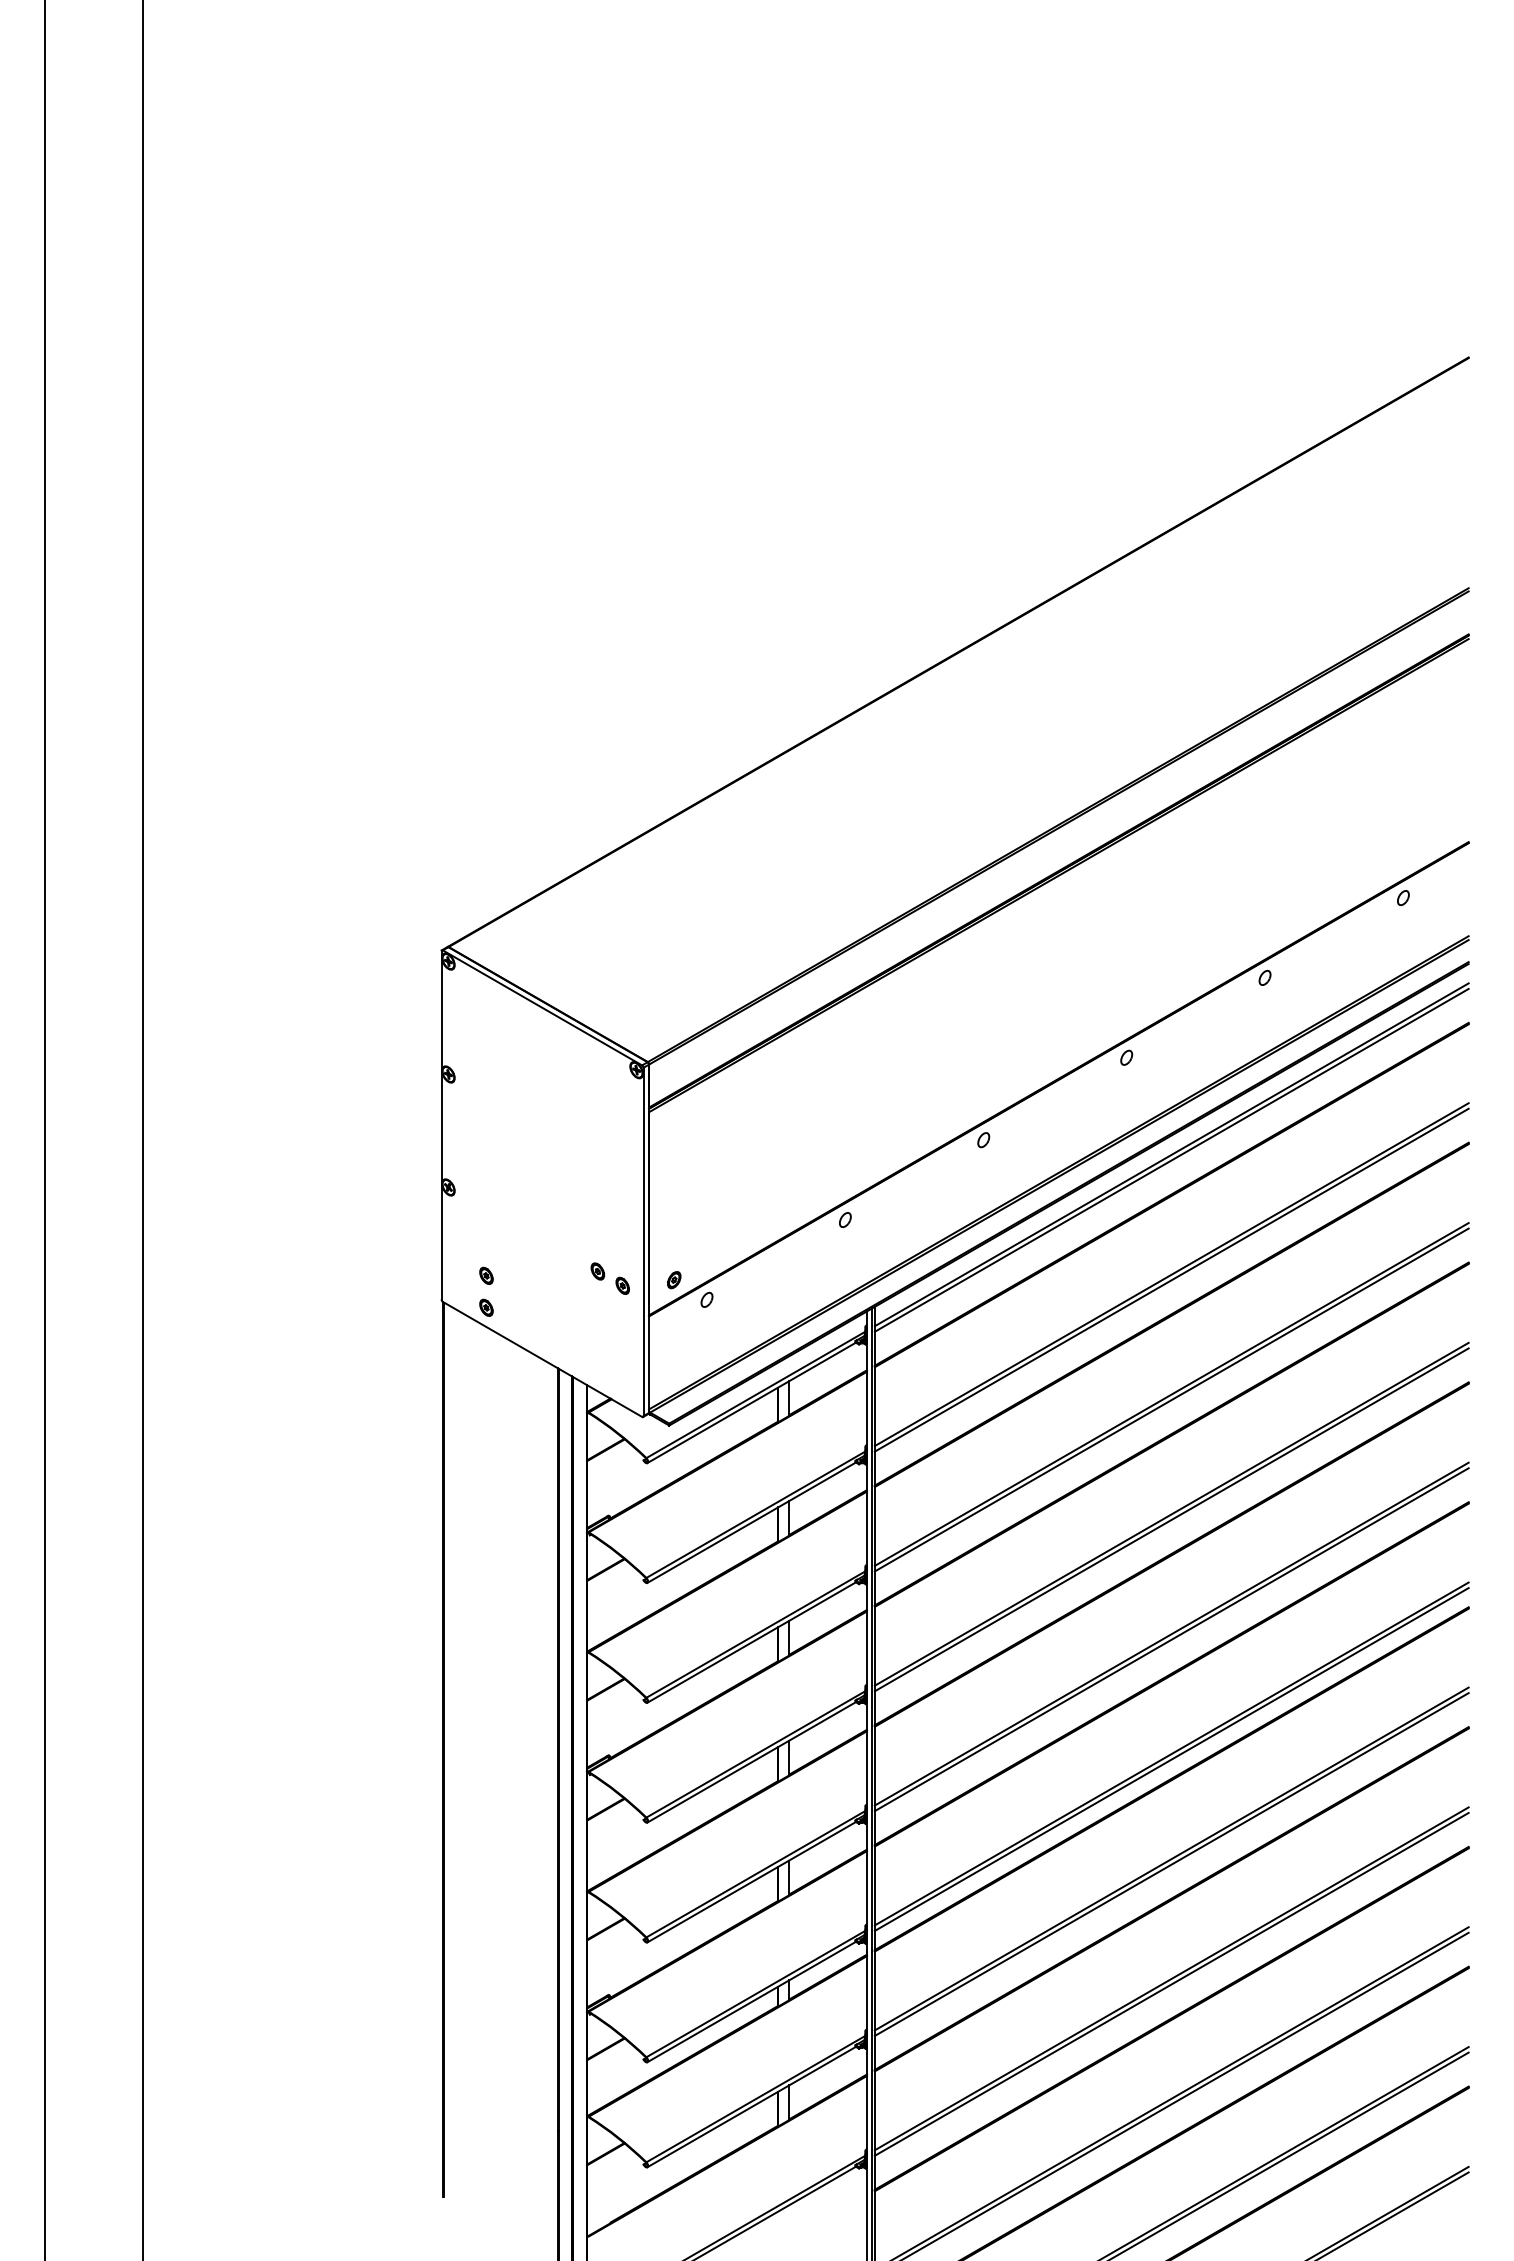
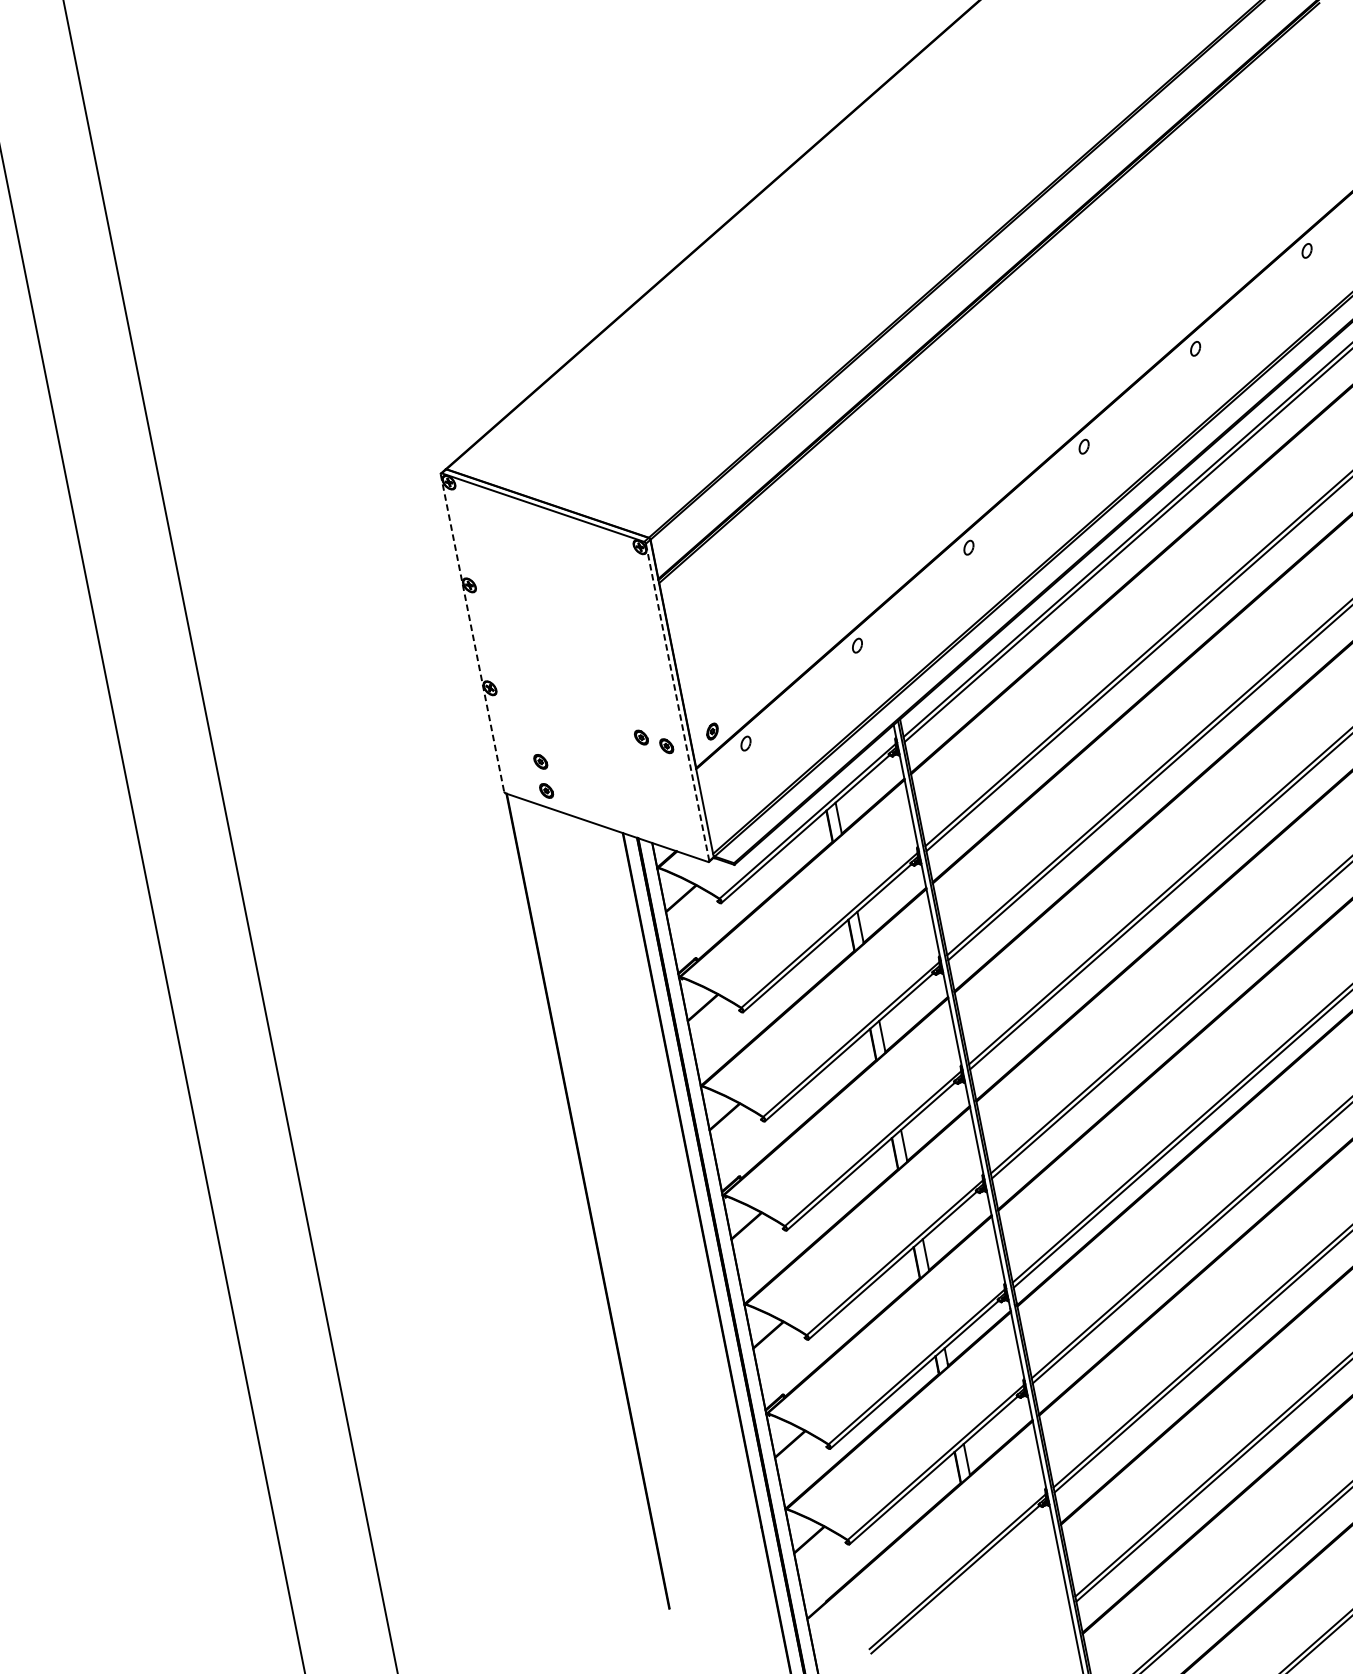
line: (441, 1125) -> (472, 633), solid -> dashed
line: (643, 1241) -> (677, 701), solid -> dashed

